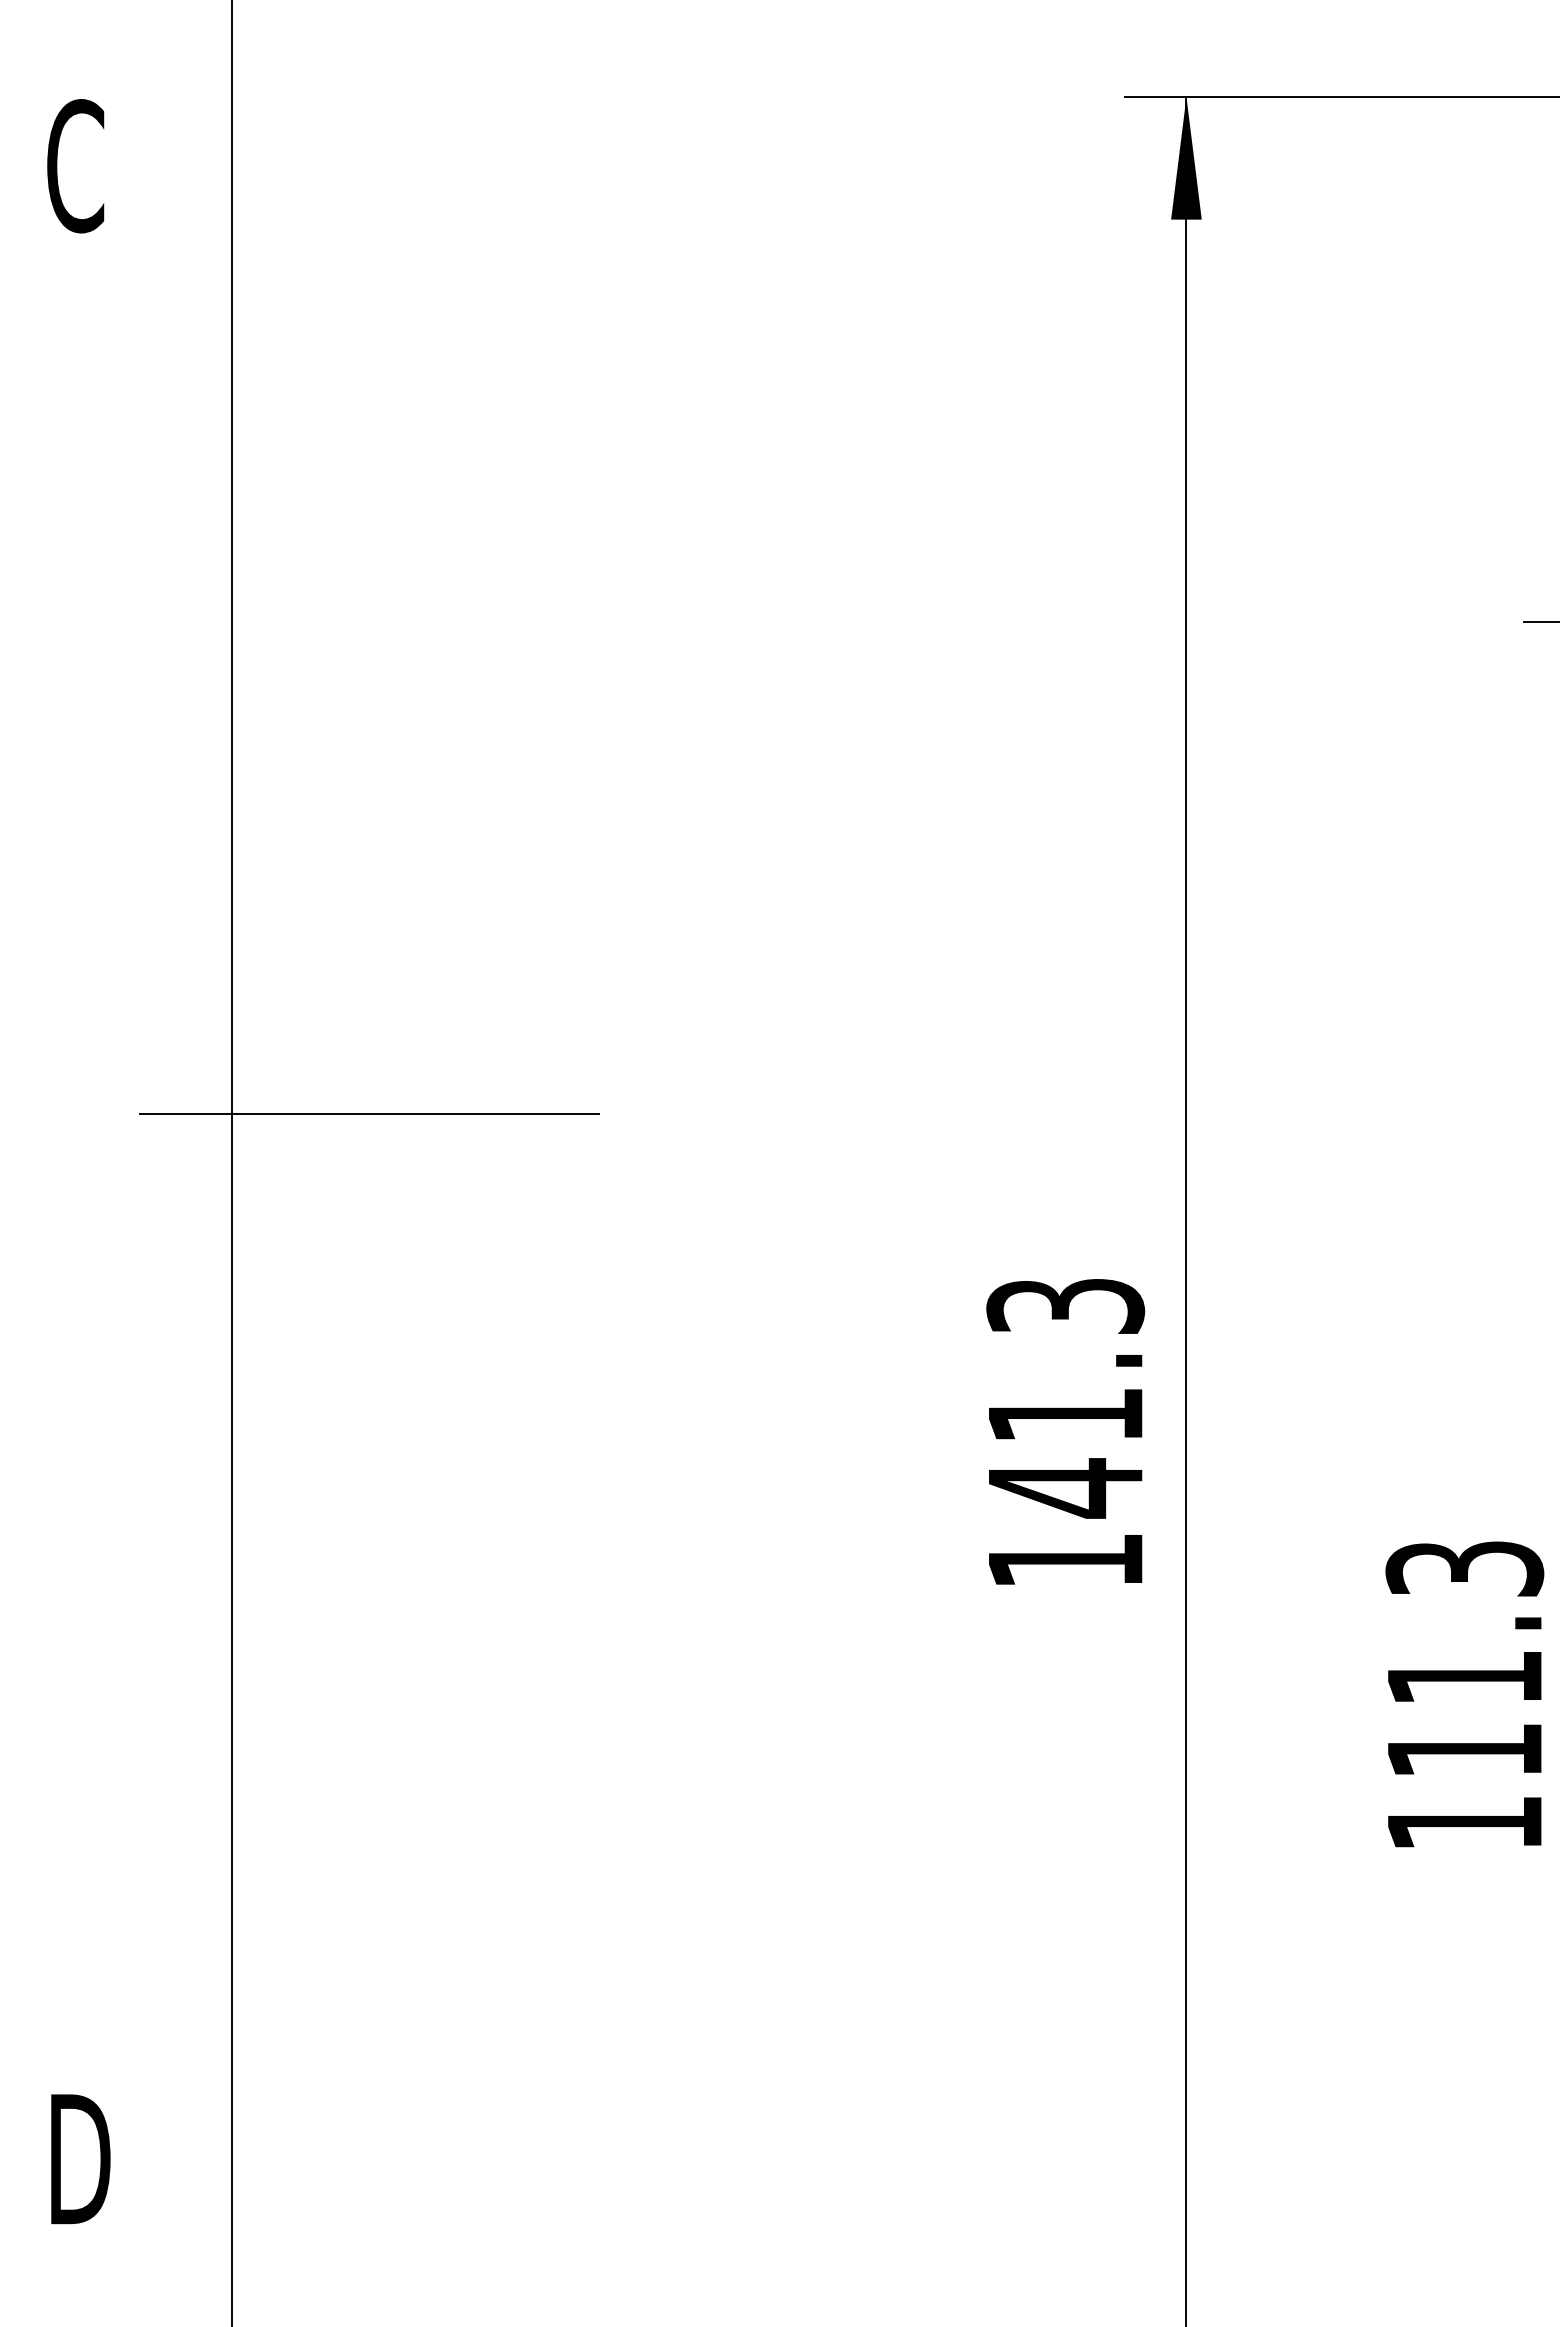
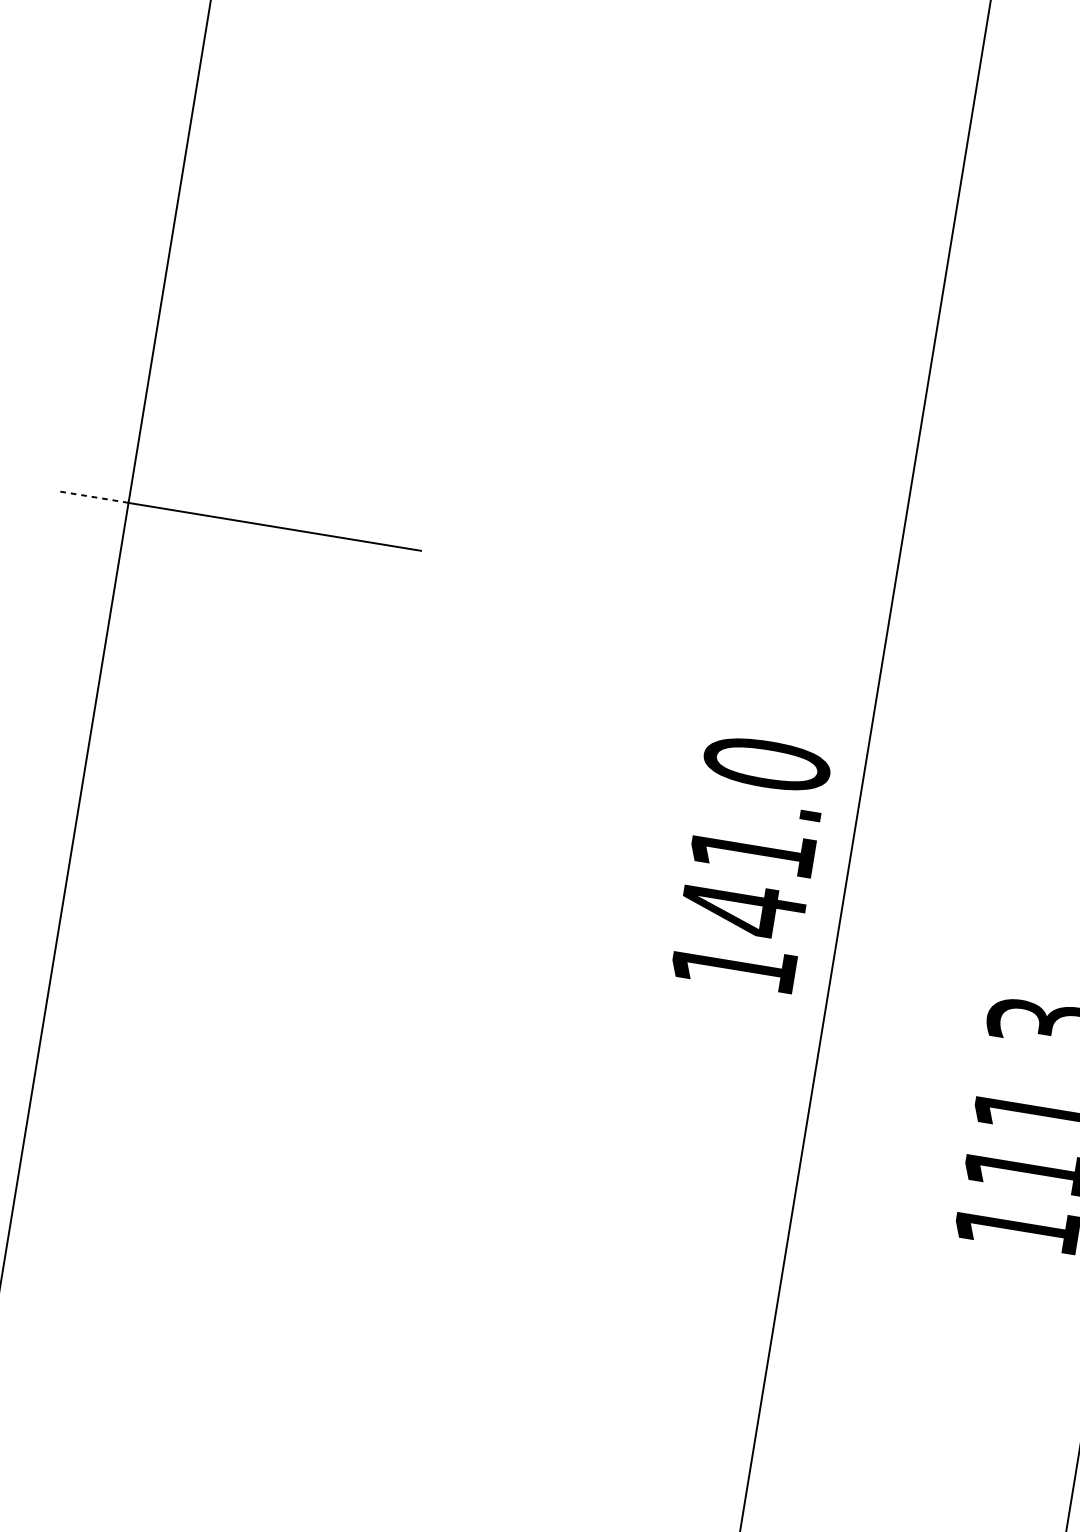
line: (185, 1114) -> (91, 497), solid -> dashed
text: (1065, 1305) -> (767, 763), 141.3 -> 141.0

